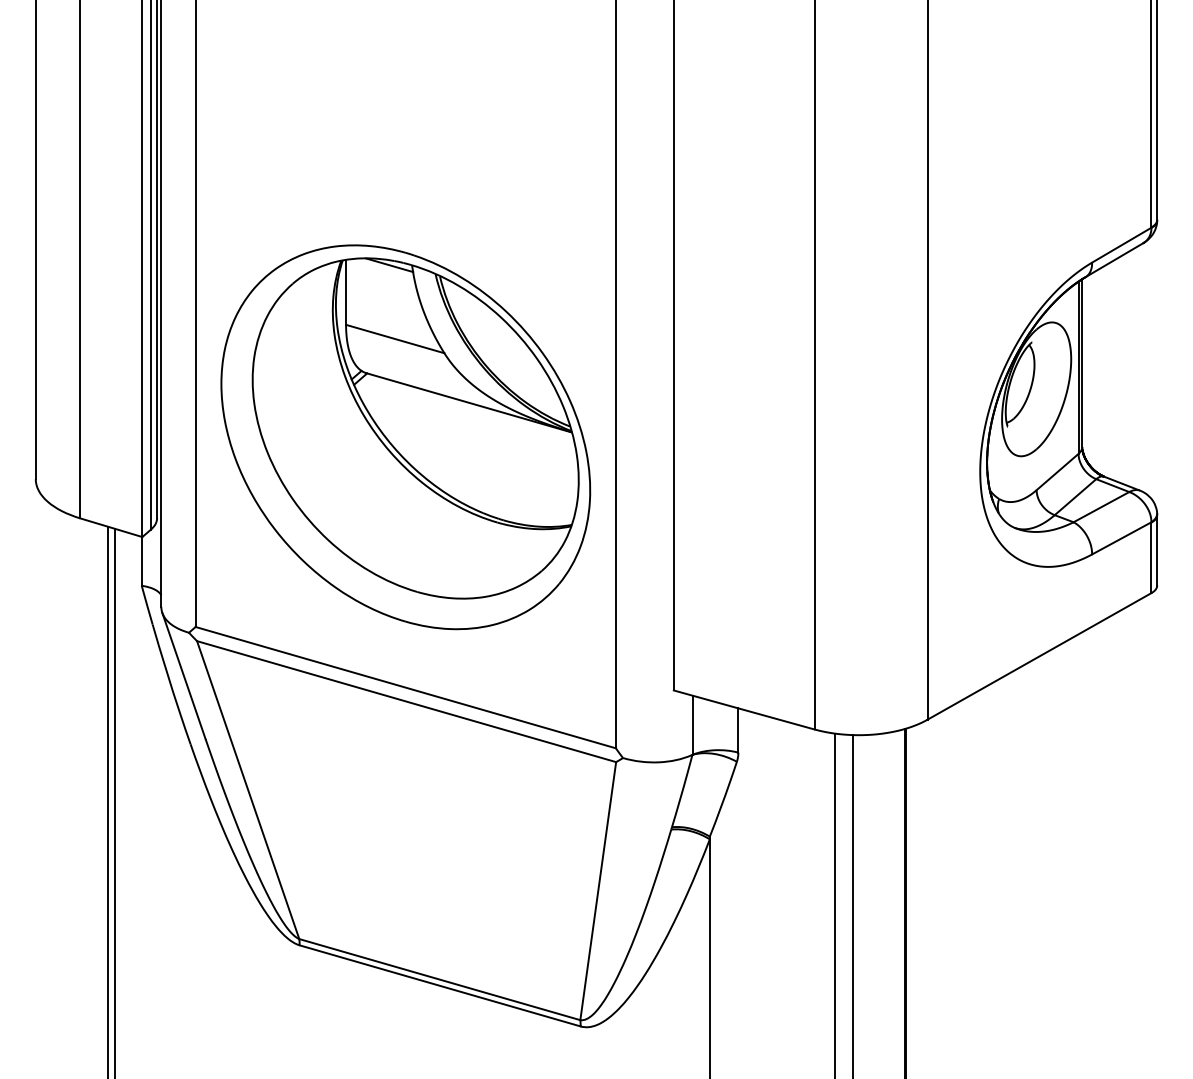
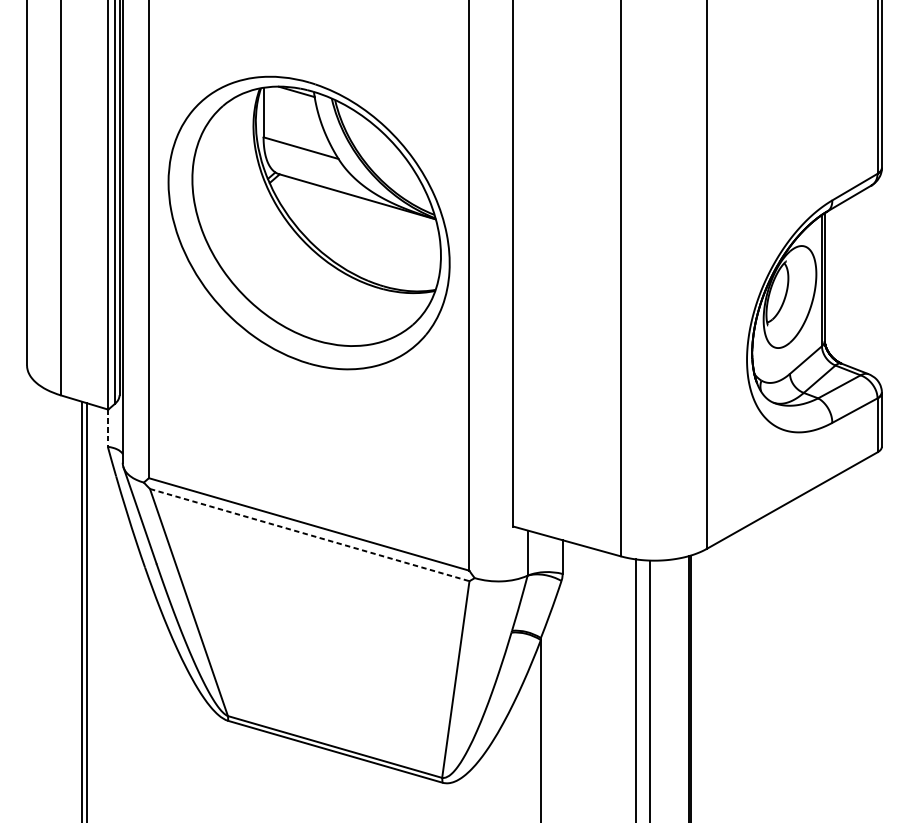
part: (405, 437) -> (308, 223), moved
line: (141, 561) -> (107, 428), solid -> dashed
line: (407, 701) -> (310, 534), solid -> dashed

